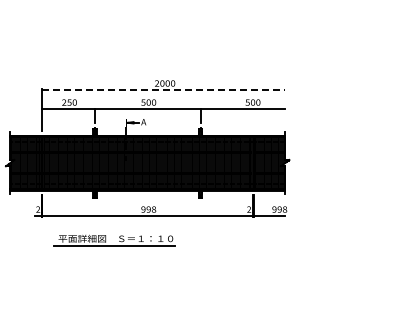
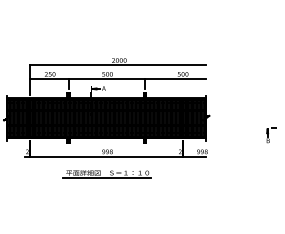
line: (163, 90) -> (118, 65), dashed -> solid
part: (373, 186) -> (270, 135), added
part: (114, 240) -> (106, 174), moved

